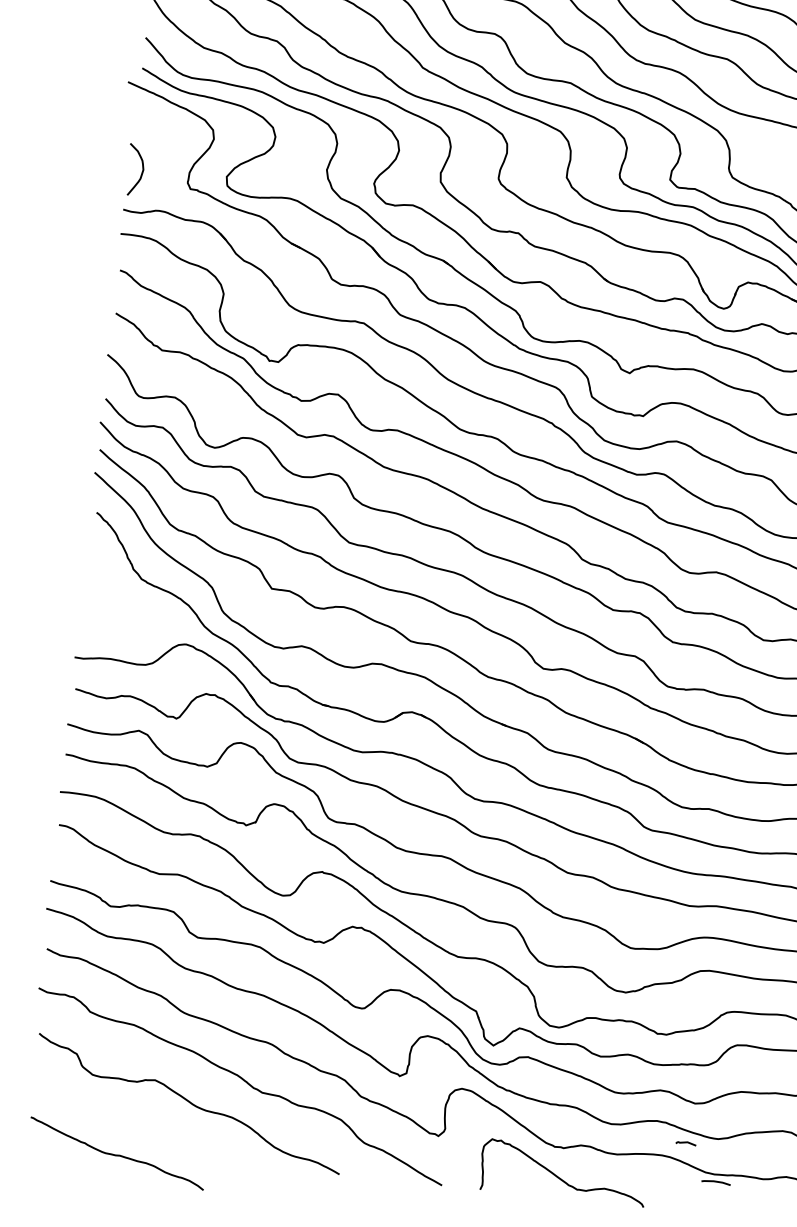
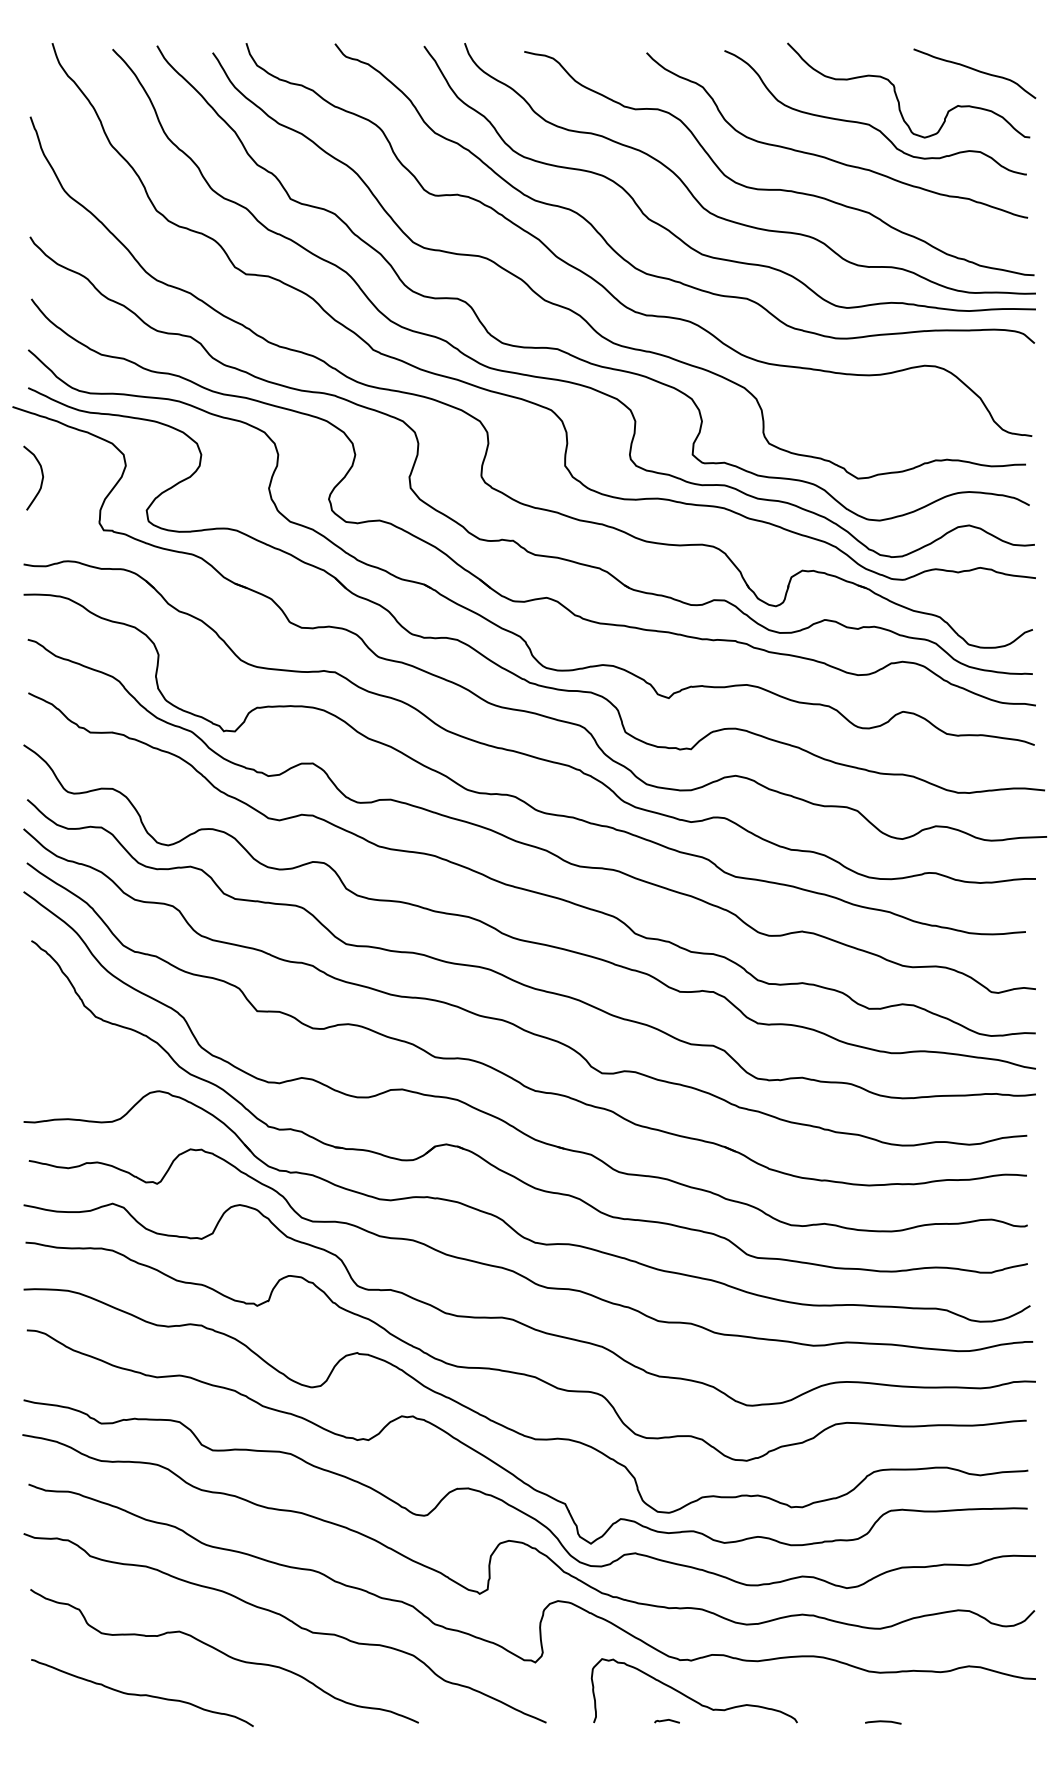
curve: (141, 171) -> (41, 479), moved
curve: (685, 1143) -> (666, 1721), moved
curve: (117, 1154) -> (142, 1694), moved
line: (716, 1182) -> (883, 1722), moved

